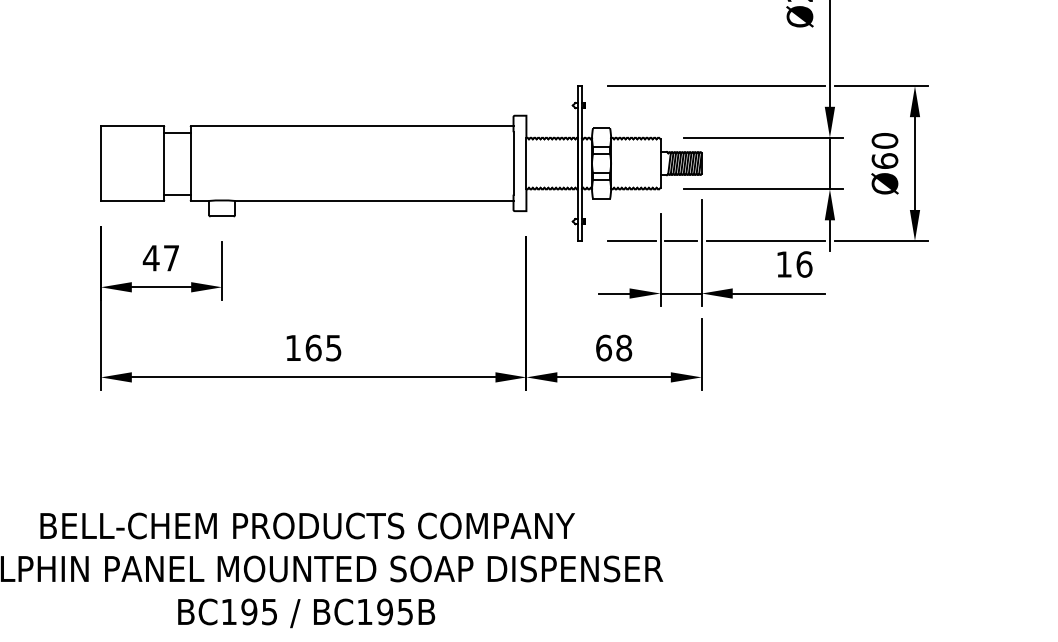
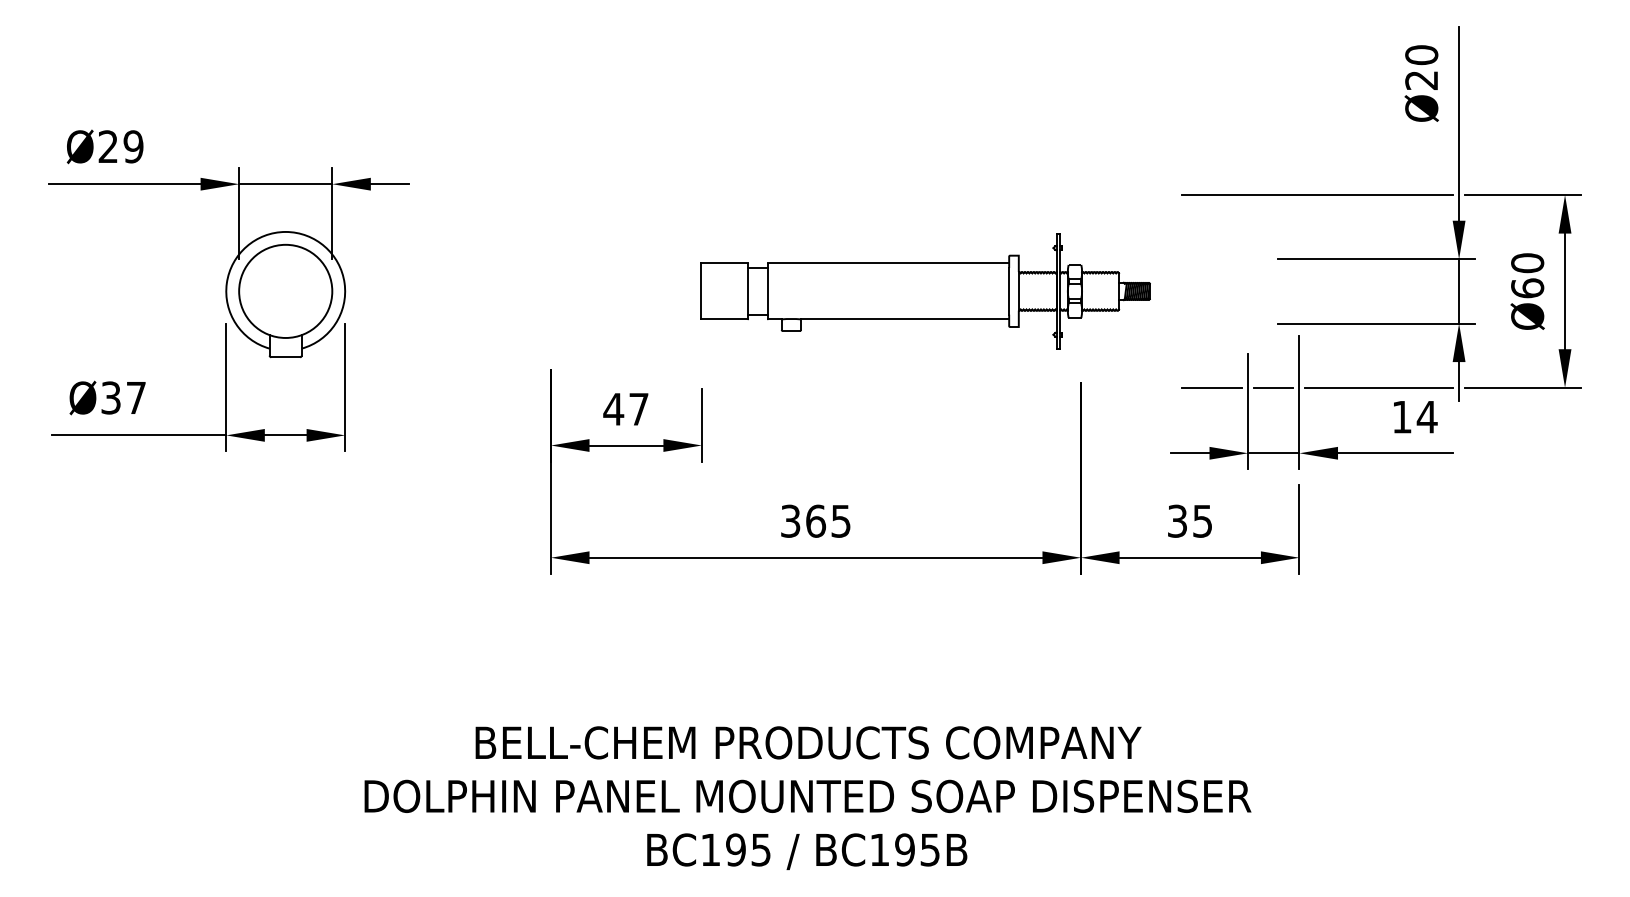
part: (401, 163) -> (925, 291), size x0.6
text: (803, 264) -> (1426, 416), 16 -> 14
text: (293, 347) -> (790, 520), 165 -> 365
text: (613, 347) -> (1189, 520), 68 -> 35

